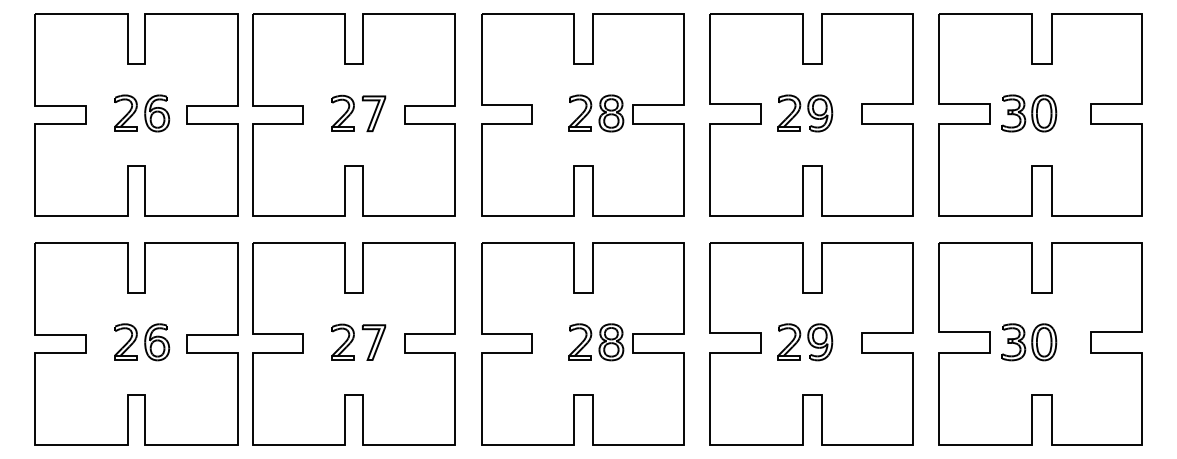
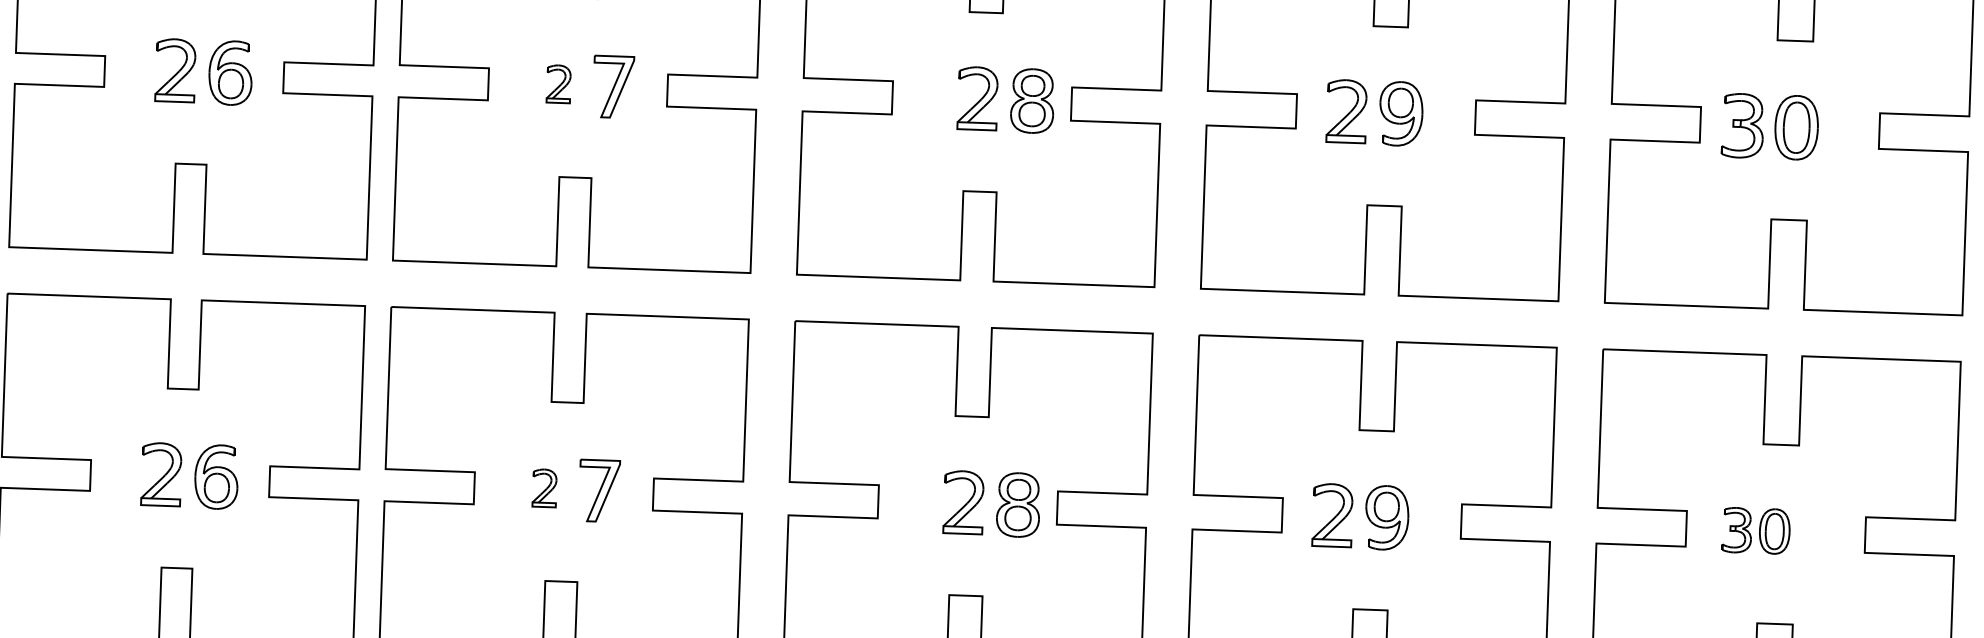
part: (342, 112) -> (557, 82), size x0.6
part: (342, 341) -> (543, 487), size x0.6
part: (1029, 342) -> (1756, 531), size x0.7

